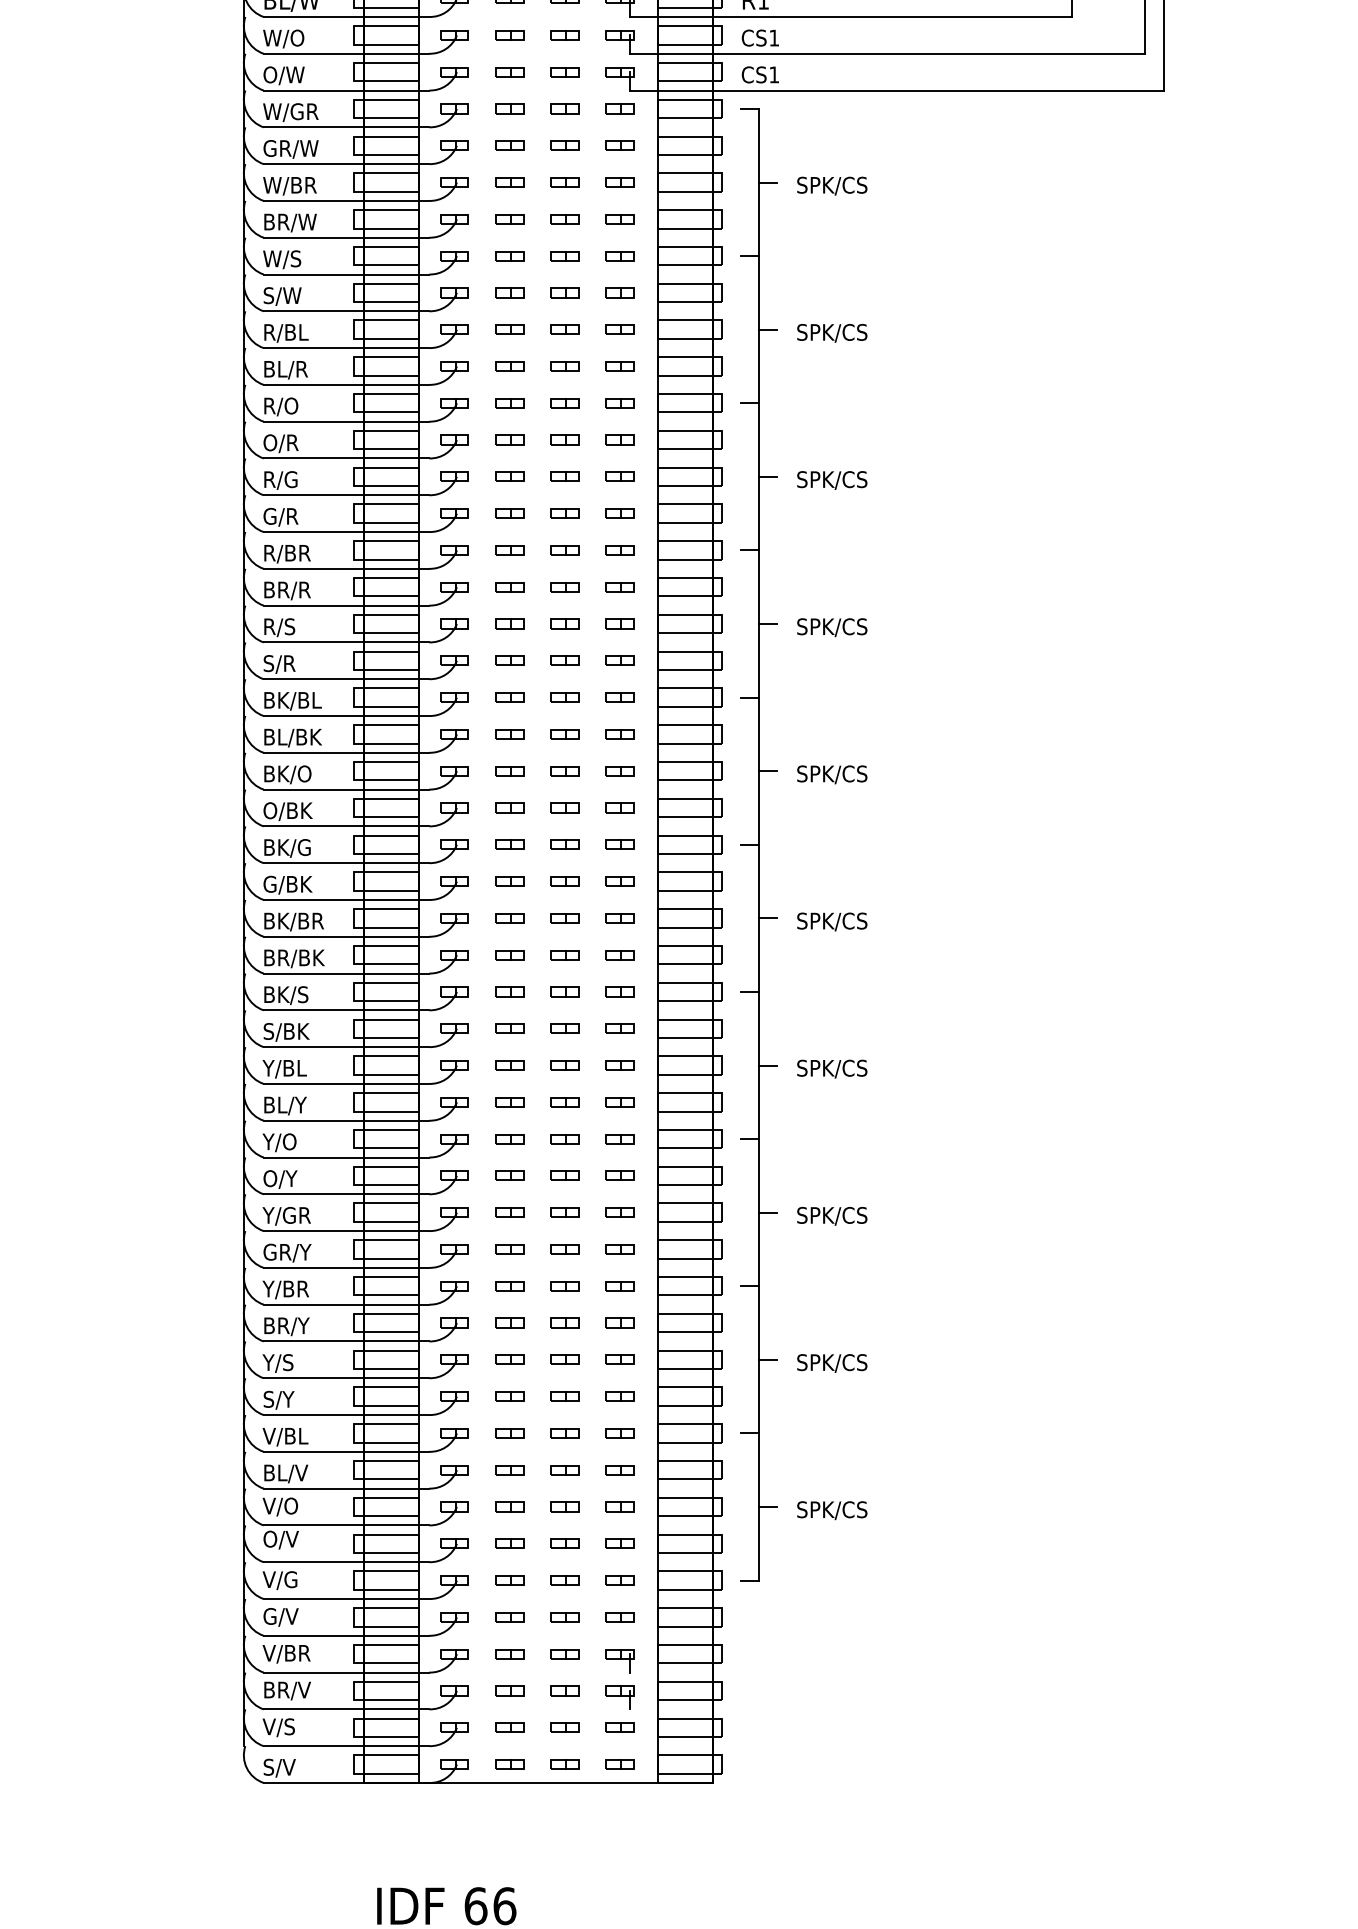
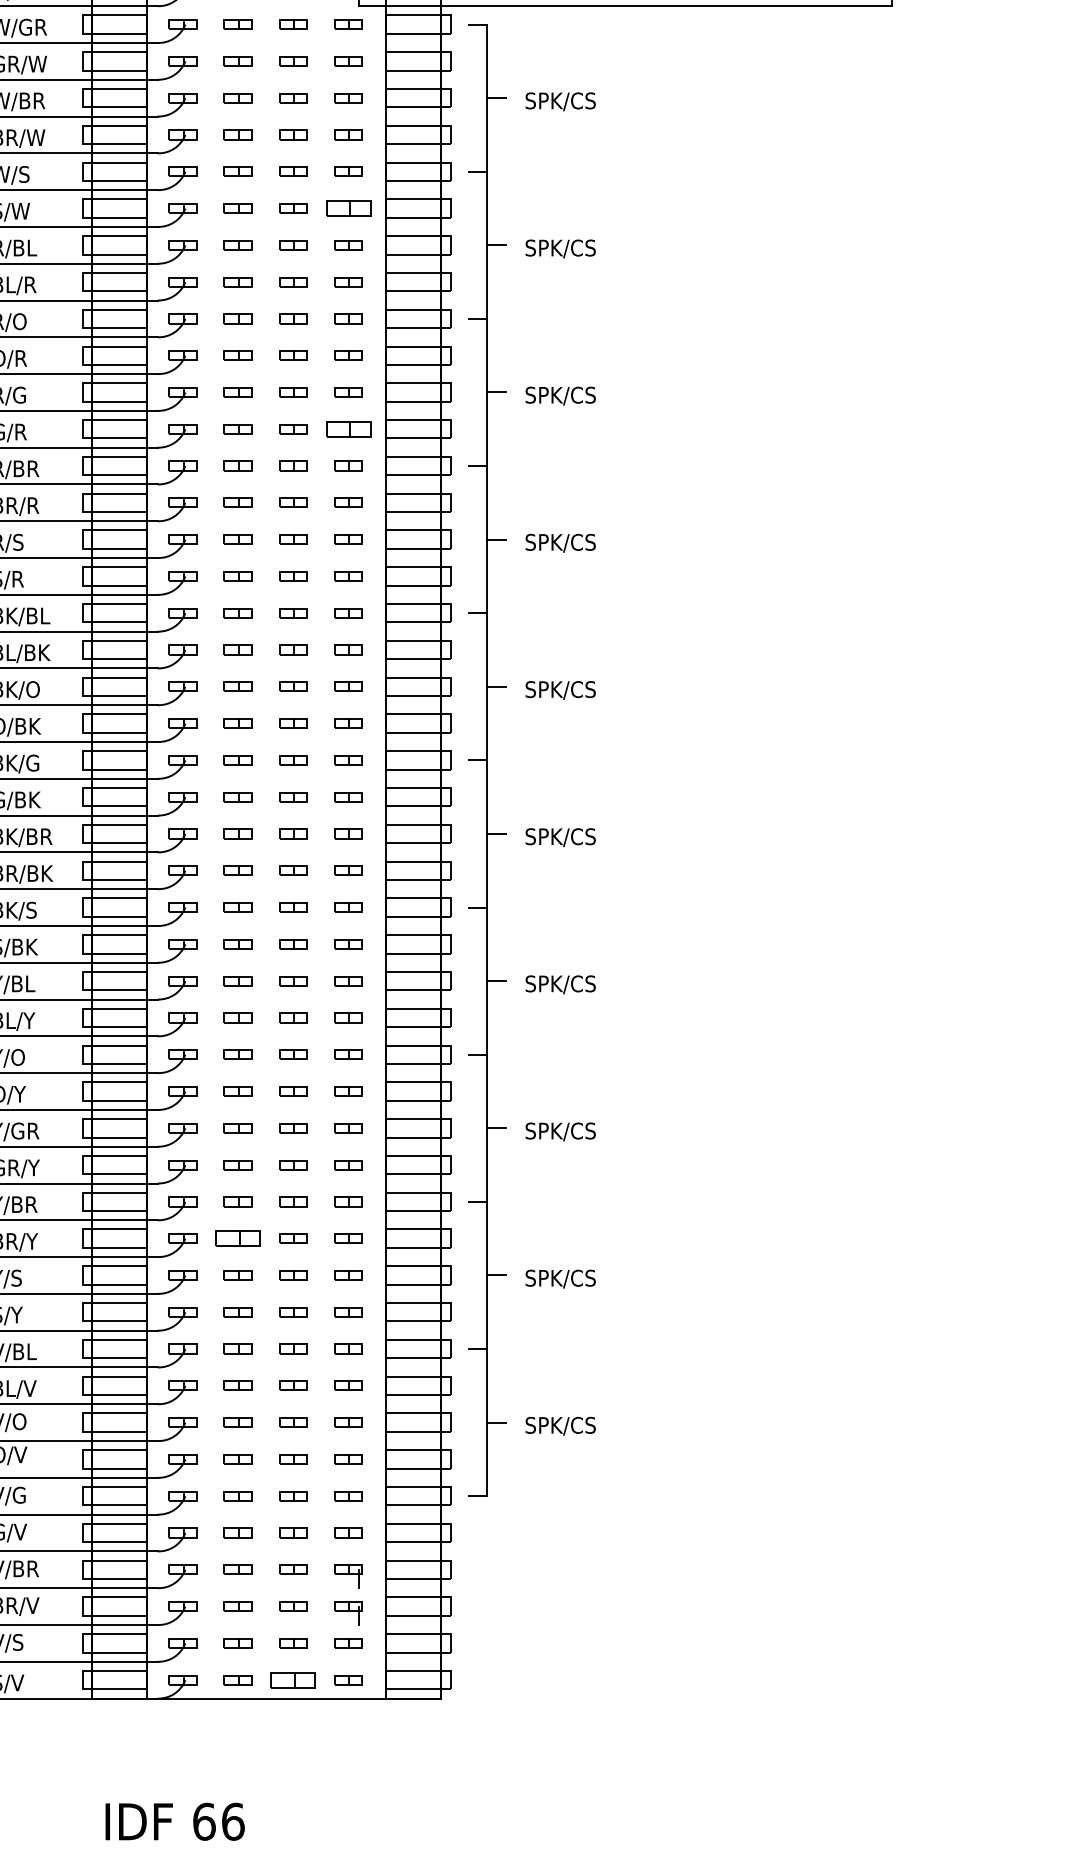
part: (619, 292) -> (347, 208), size x1.6
part: (619, 513) -> (347, 429), size x1.6
part: (509, 1322) -> (237, 1238), size x1.6
part: (564, 1764) -> (292, 1680), size x1.6

